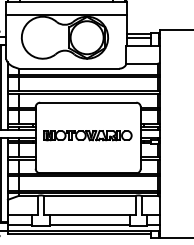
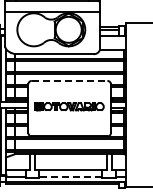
line: (88, 102) -> (69, 80), solid -> dashed
line: (89, 225) -> (70, 177), solid -> dashed

